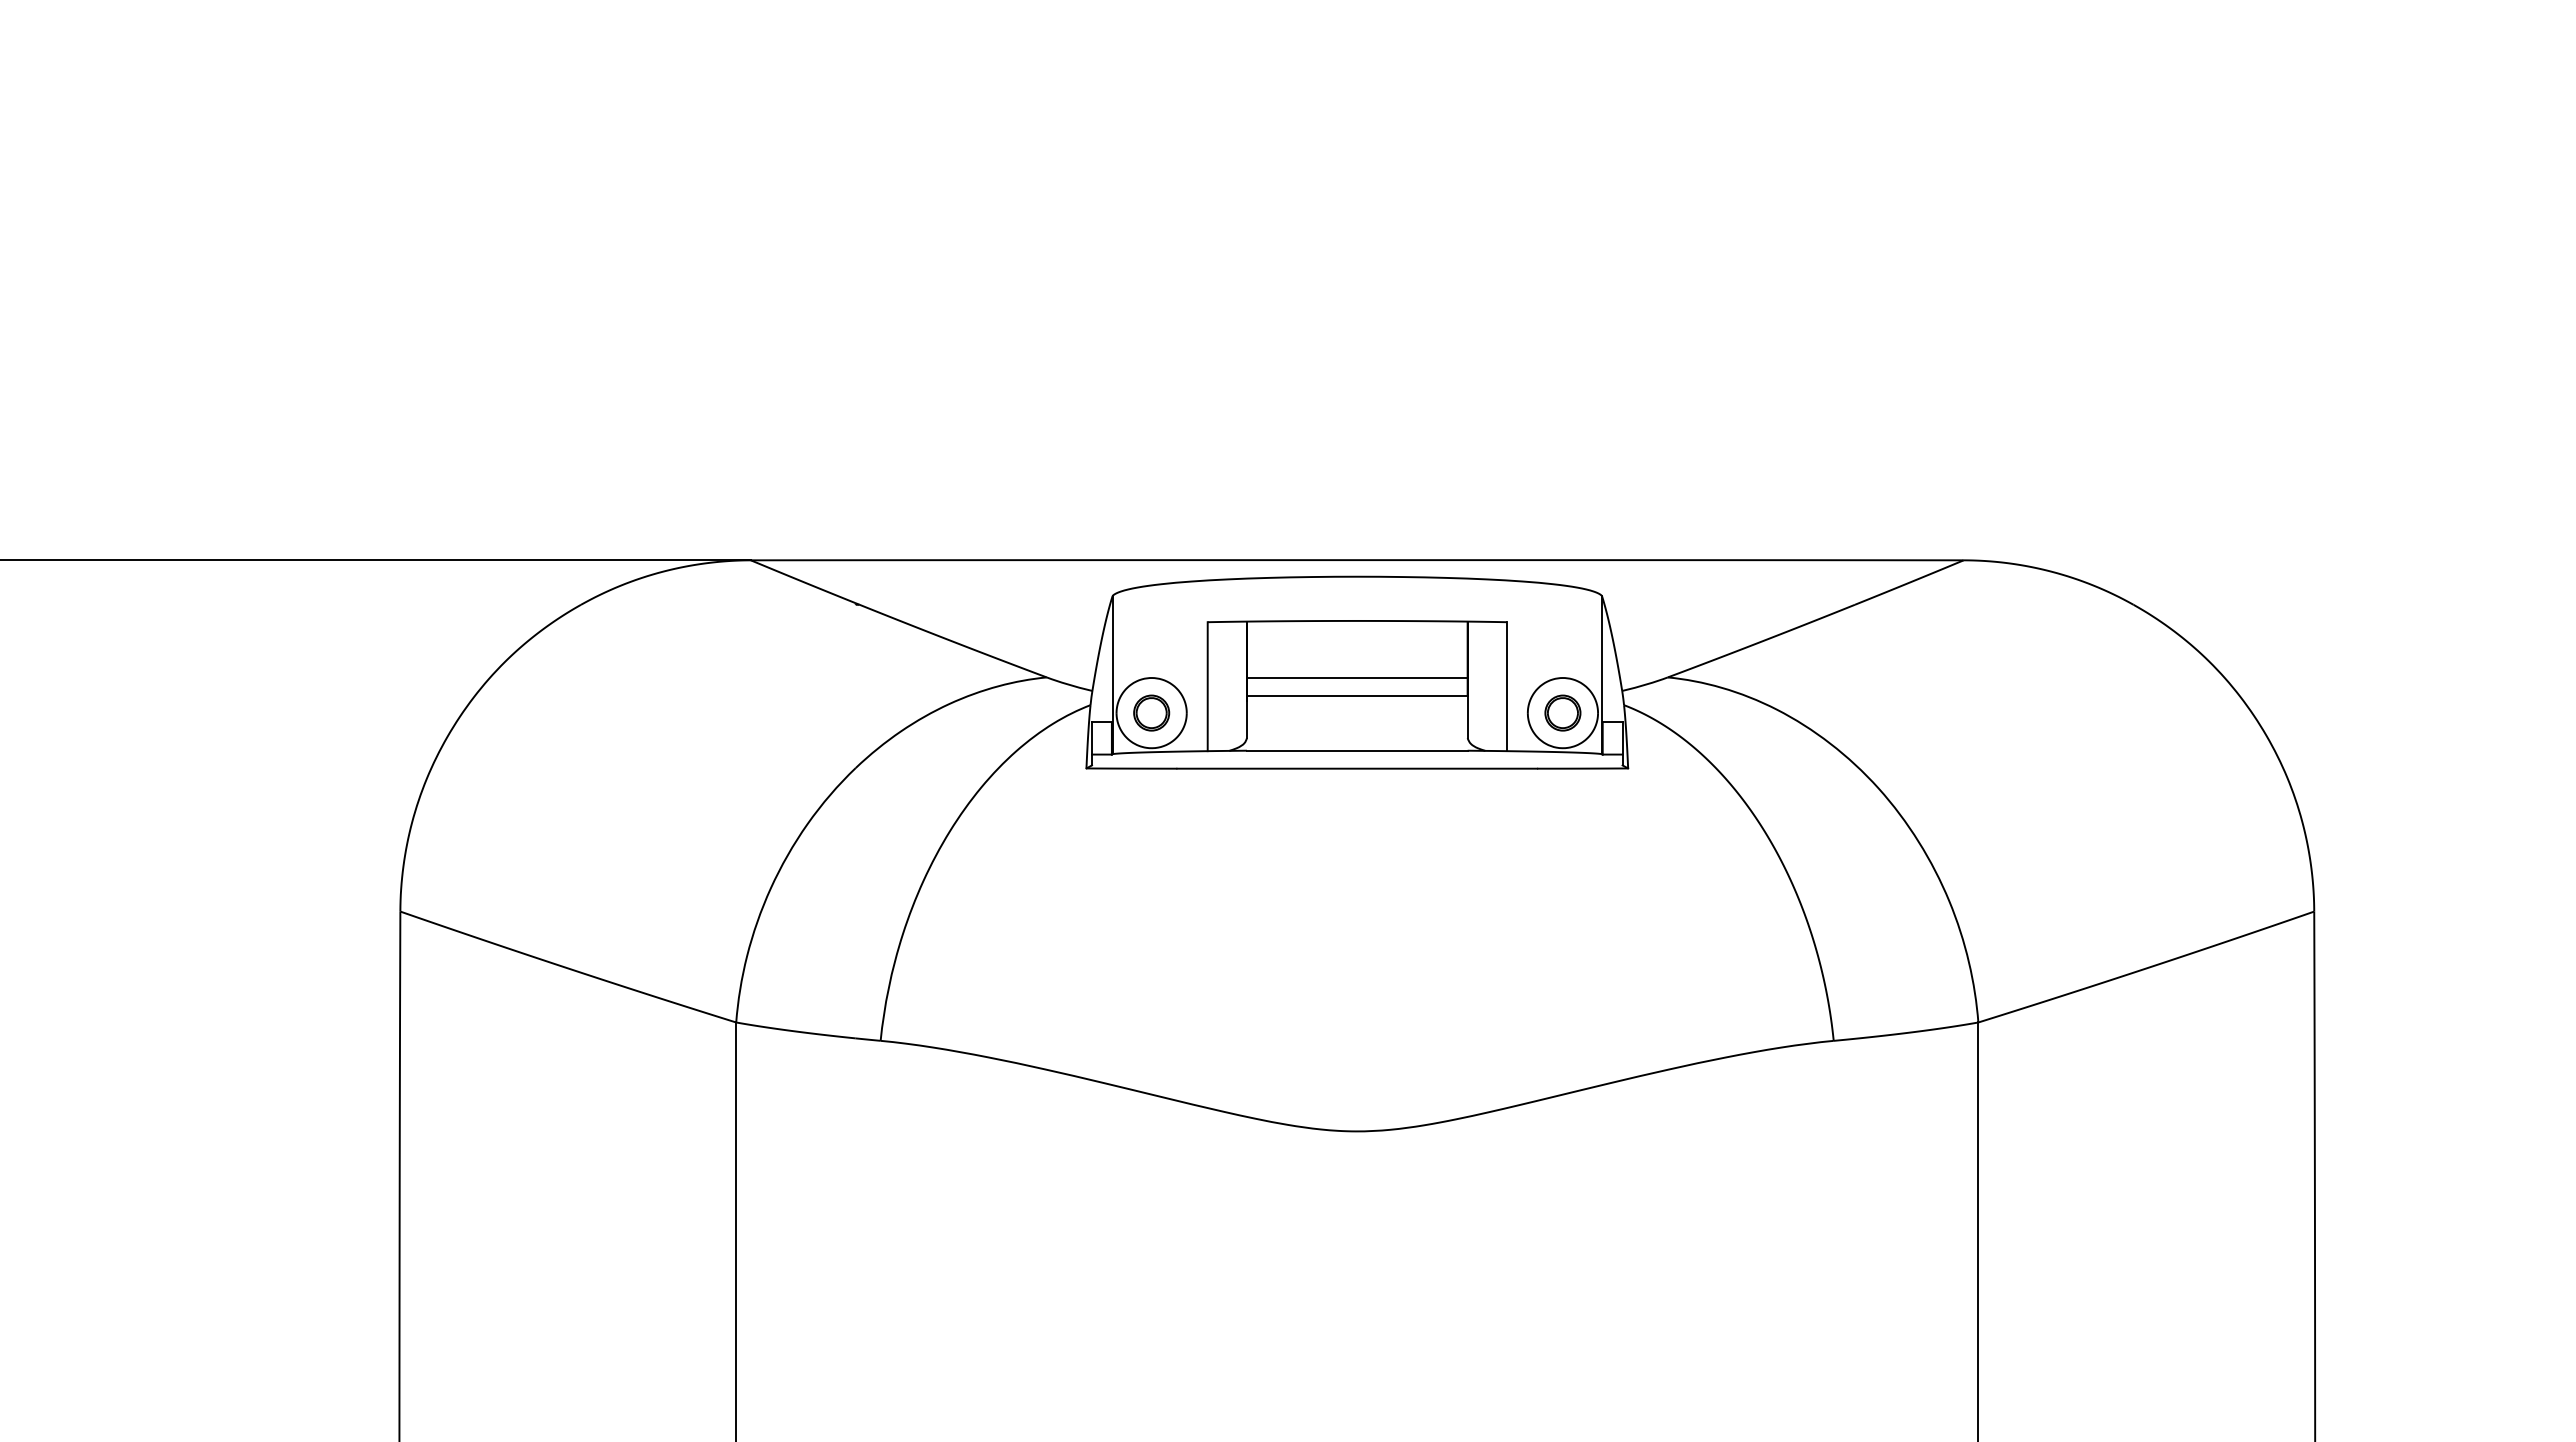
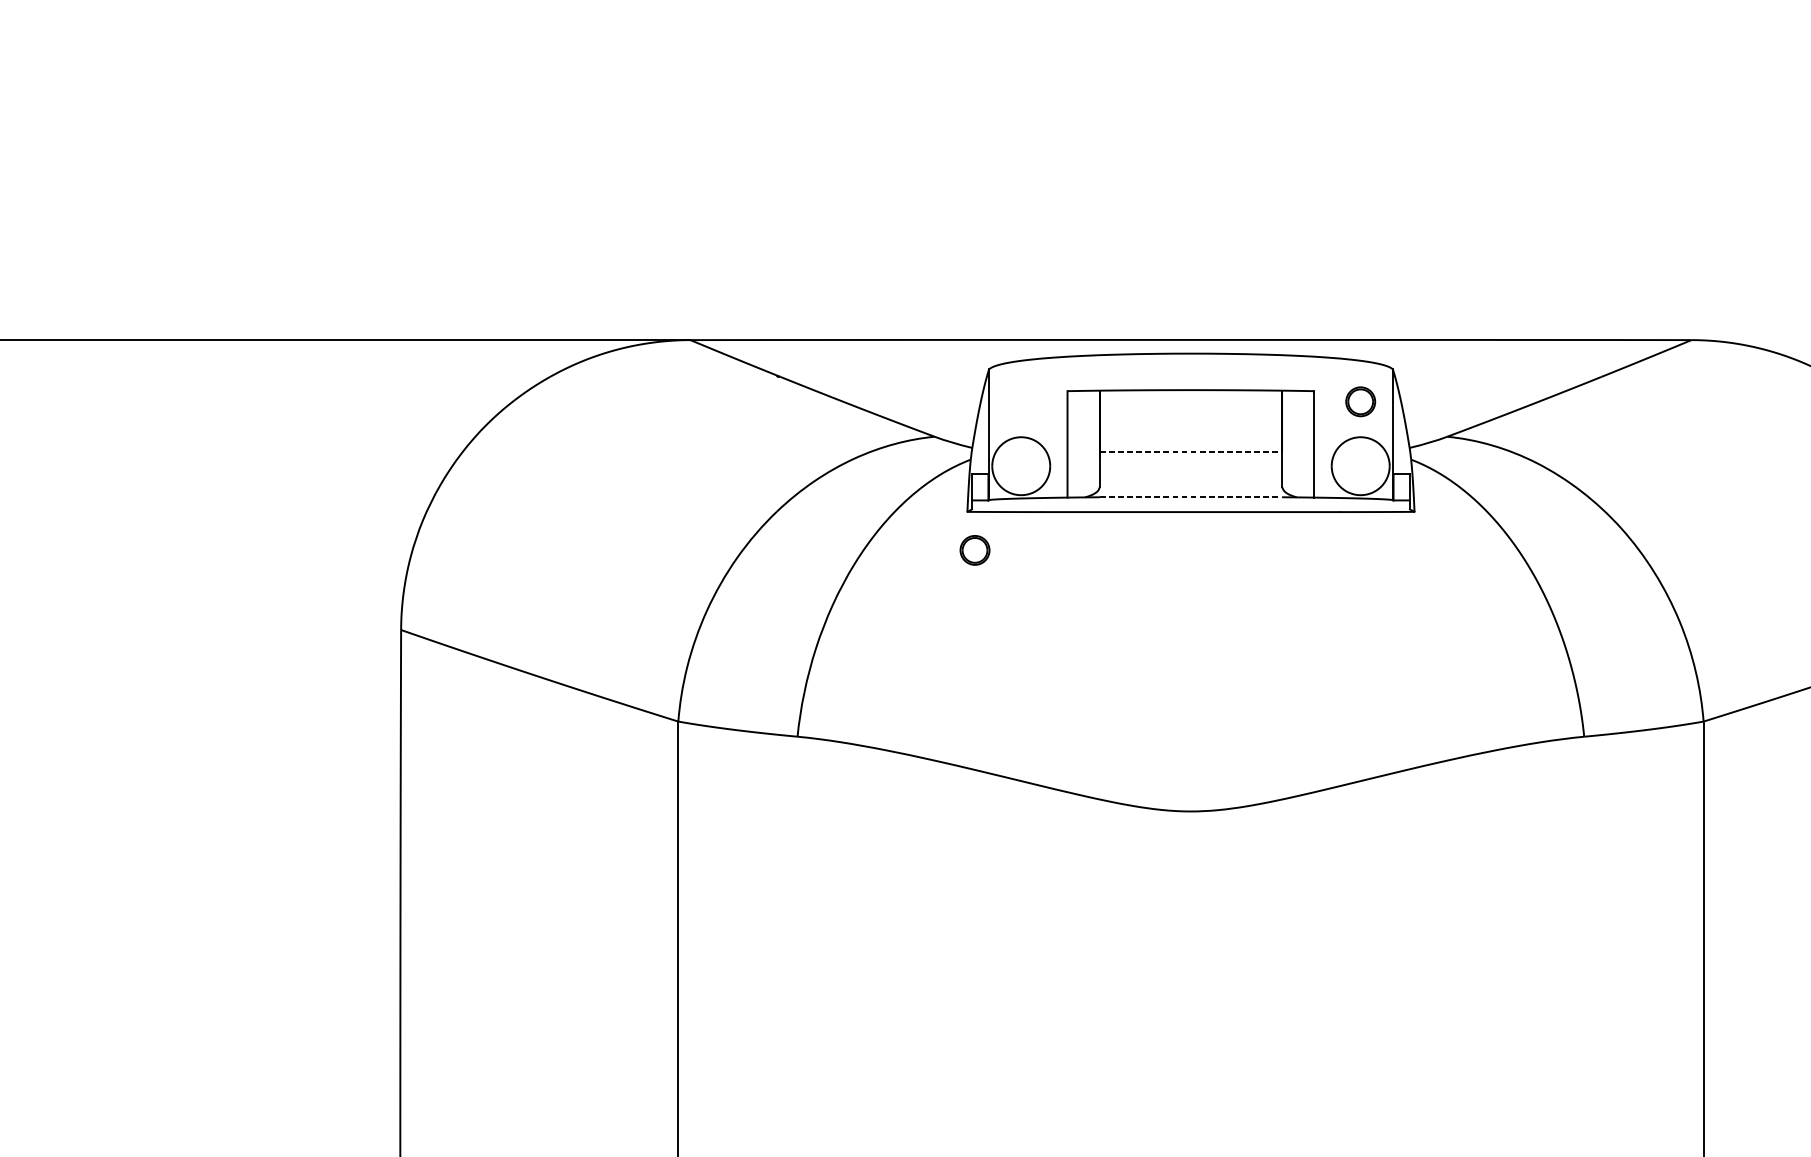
line: (1356, 678) -> (1190, 437), removed
line: (1357, 695) -> (1191, 451), solid -> dashed
part: (1151, 712) -> (974, 549), moved
part: (1562, 712) -> (1360, 401), moved
line: (1357, 750) -> (1191, 497), solid -> dashed

